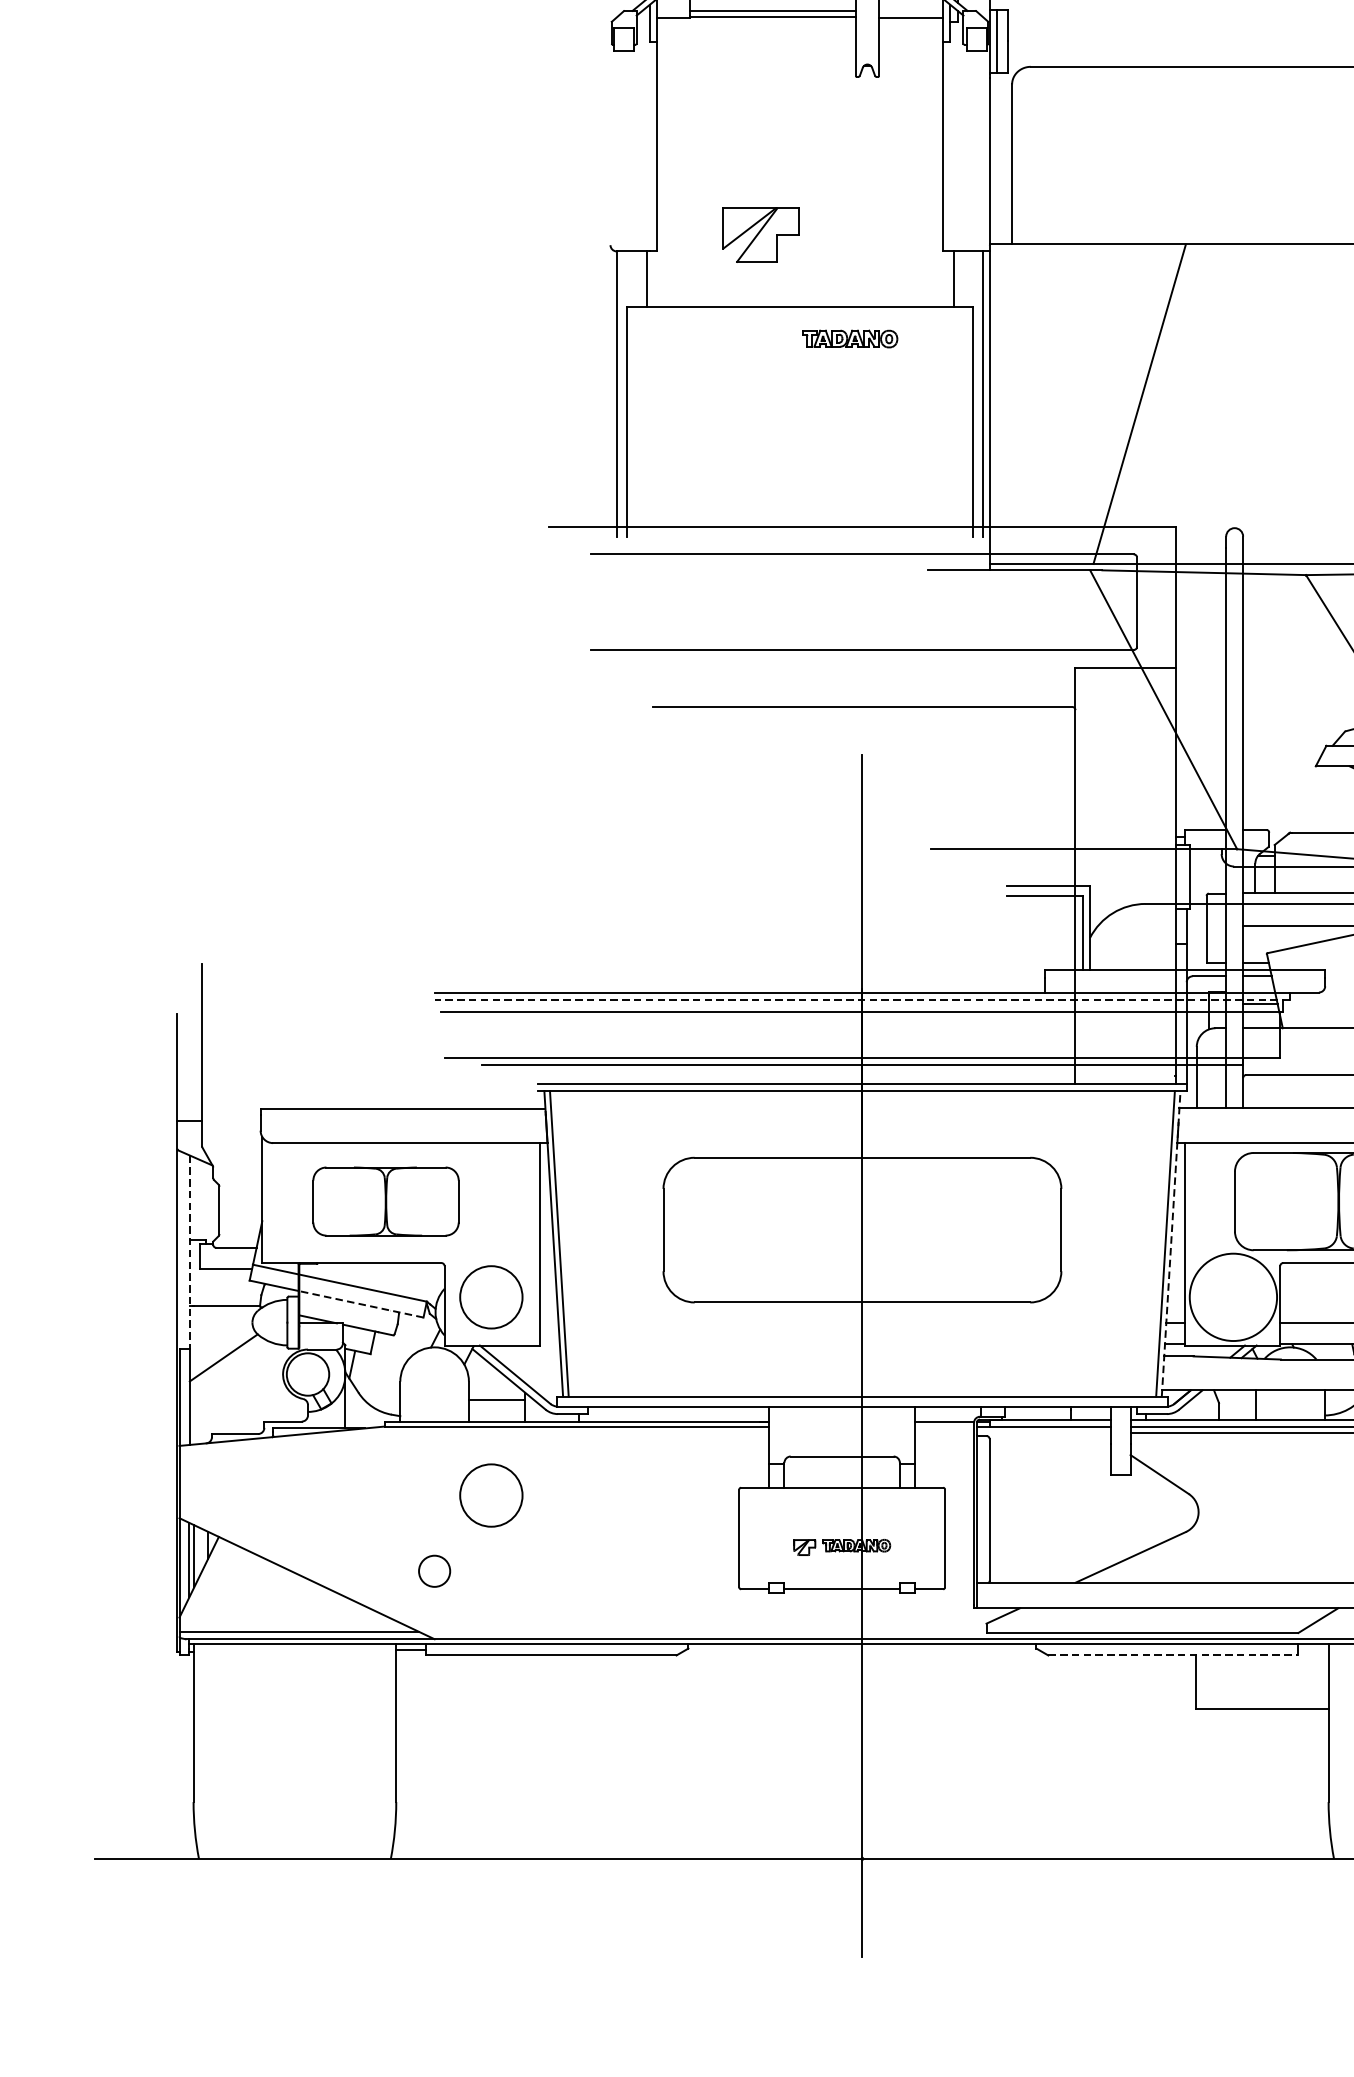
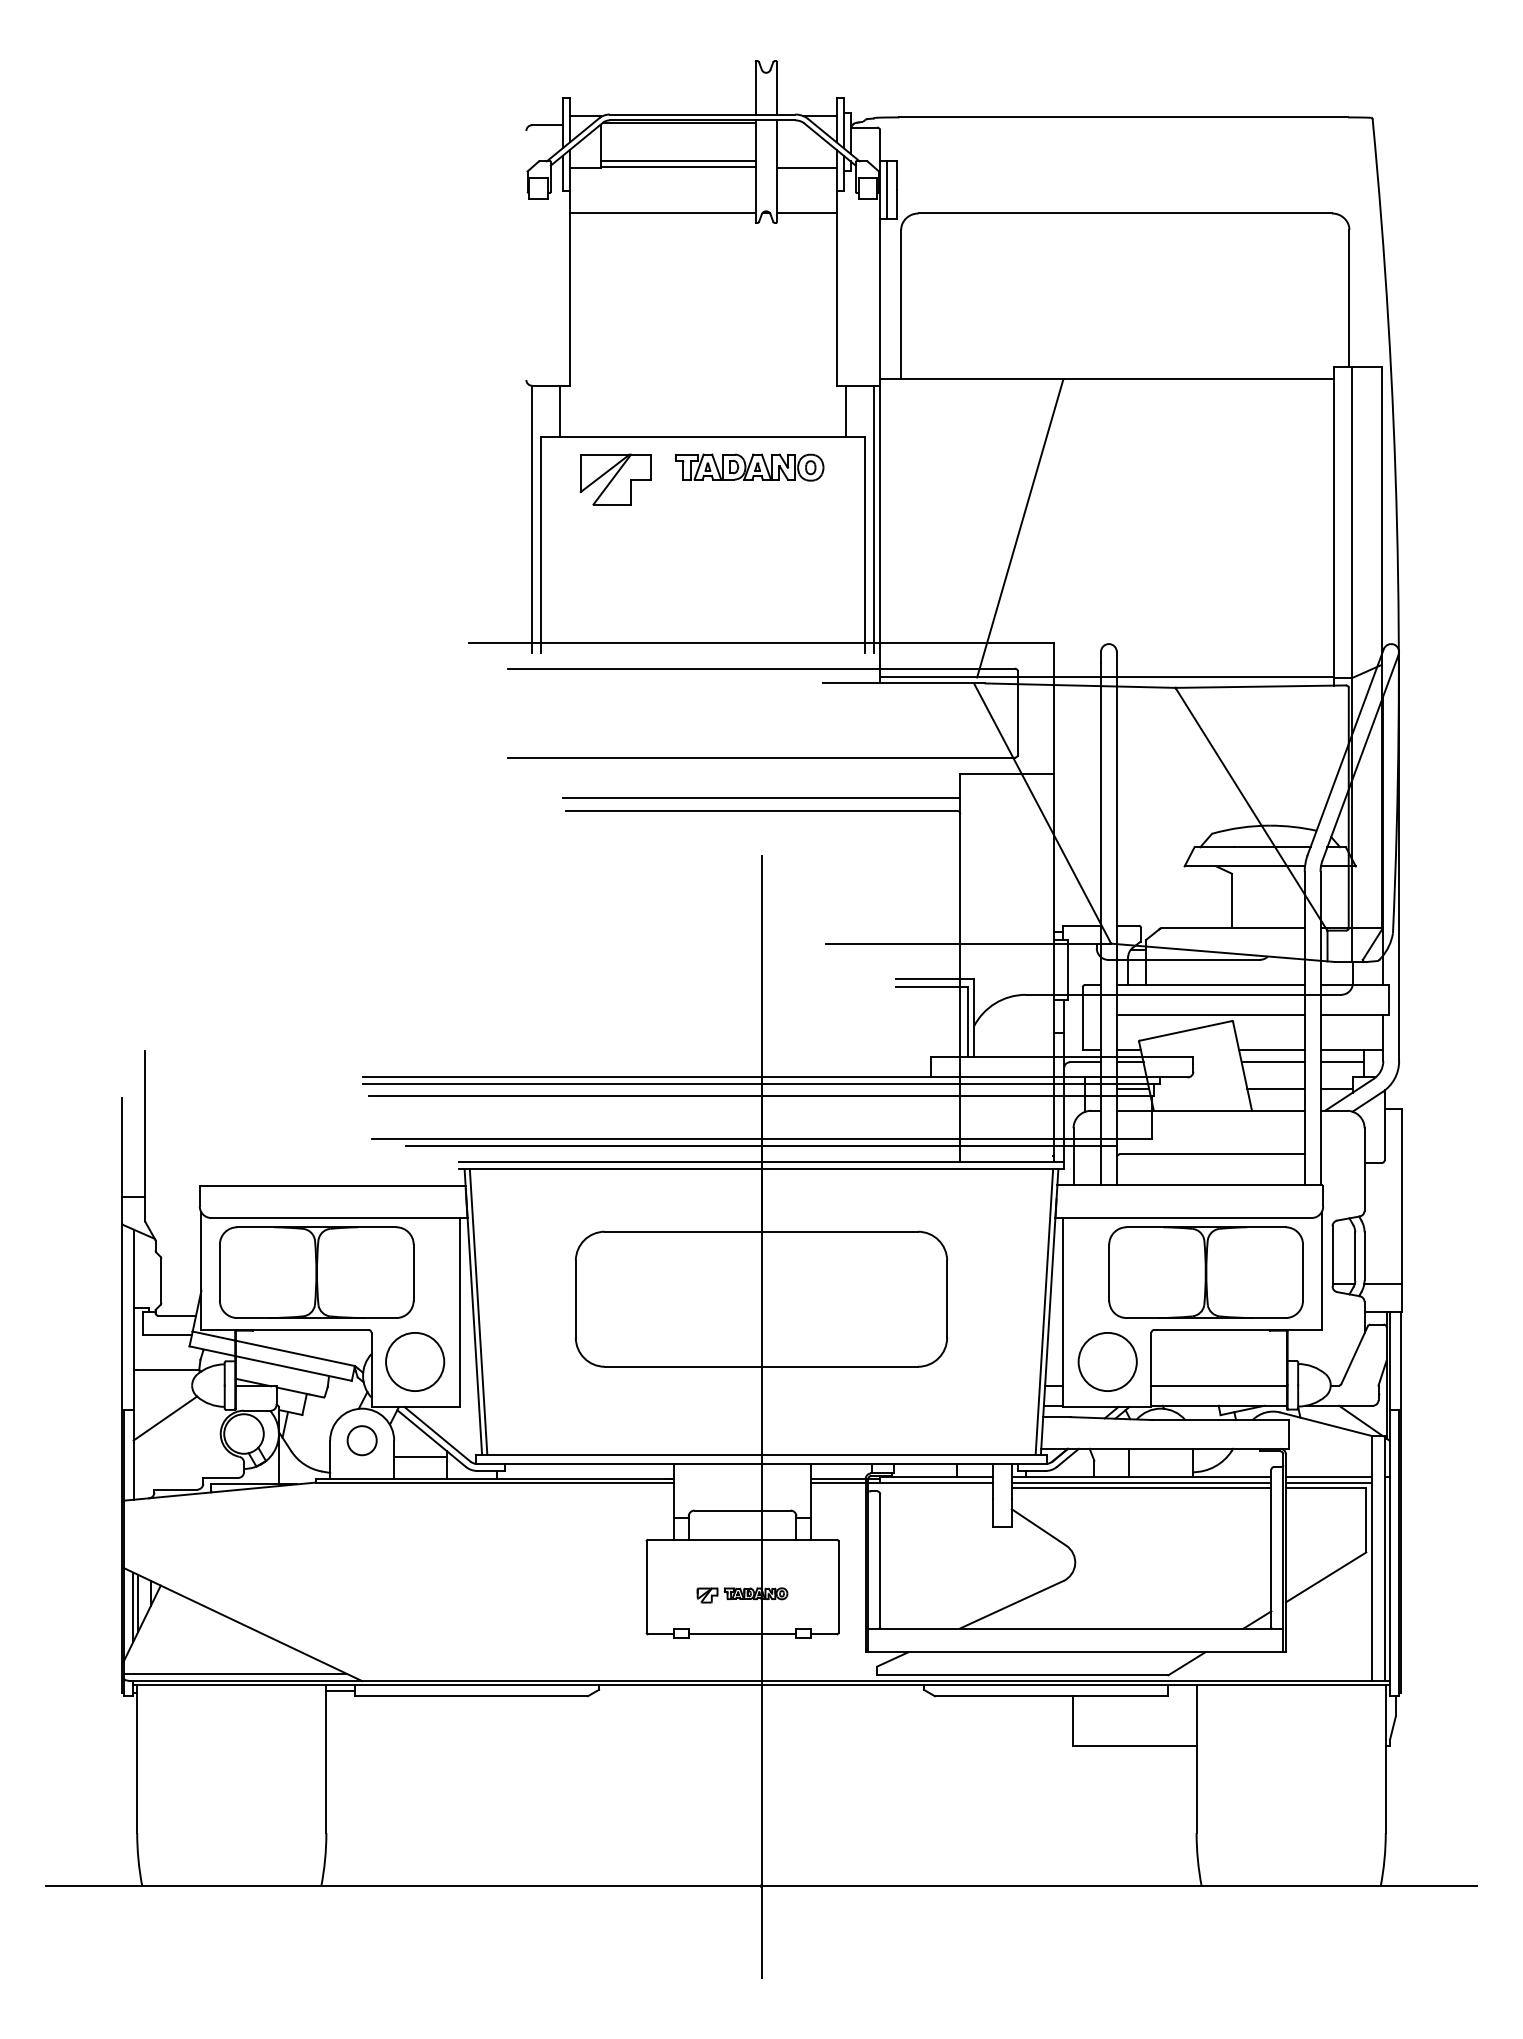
line: (756, 66) -> (662, 213), added
line: (910, 66) -> (806, 213), added
part: (760, 235) -> (615, 479), moved
part: (849, 338) -> (749, 467), size x1.67
line: (862, 693) -> (761, 798), added
line: (862, 1000) -> (761, 1084), dashed -> solid
part: (385, 1201) -> (316, 1272), size x1.43
line: (1171, 1244) -> (1049, 1312), dashed -> solid
line: (189, 1252) -> (133, 1320), dashed -> solid
circle: (1233, 1296) -> (1107, 1361), size x0.71
line: (361, 1304) -> (293, 1368), dashed -> solid
line: (943, 1426) -> (837, 1482), added
circle: (491, 1495) -> (415, 1546), removed
circle: (433, 1571) -> (361, 1440), moved
line: (1173, 1655) -> (1051, 1696), dashed -> solid

